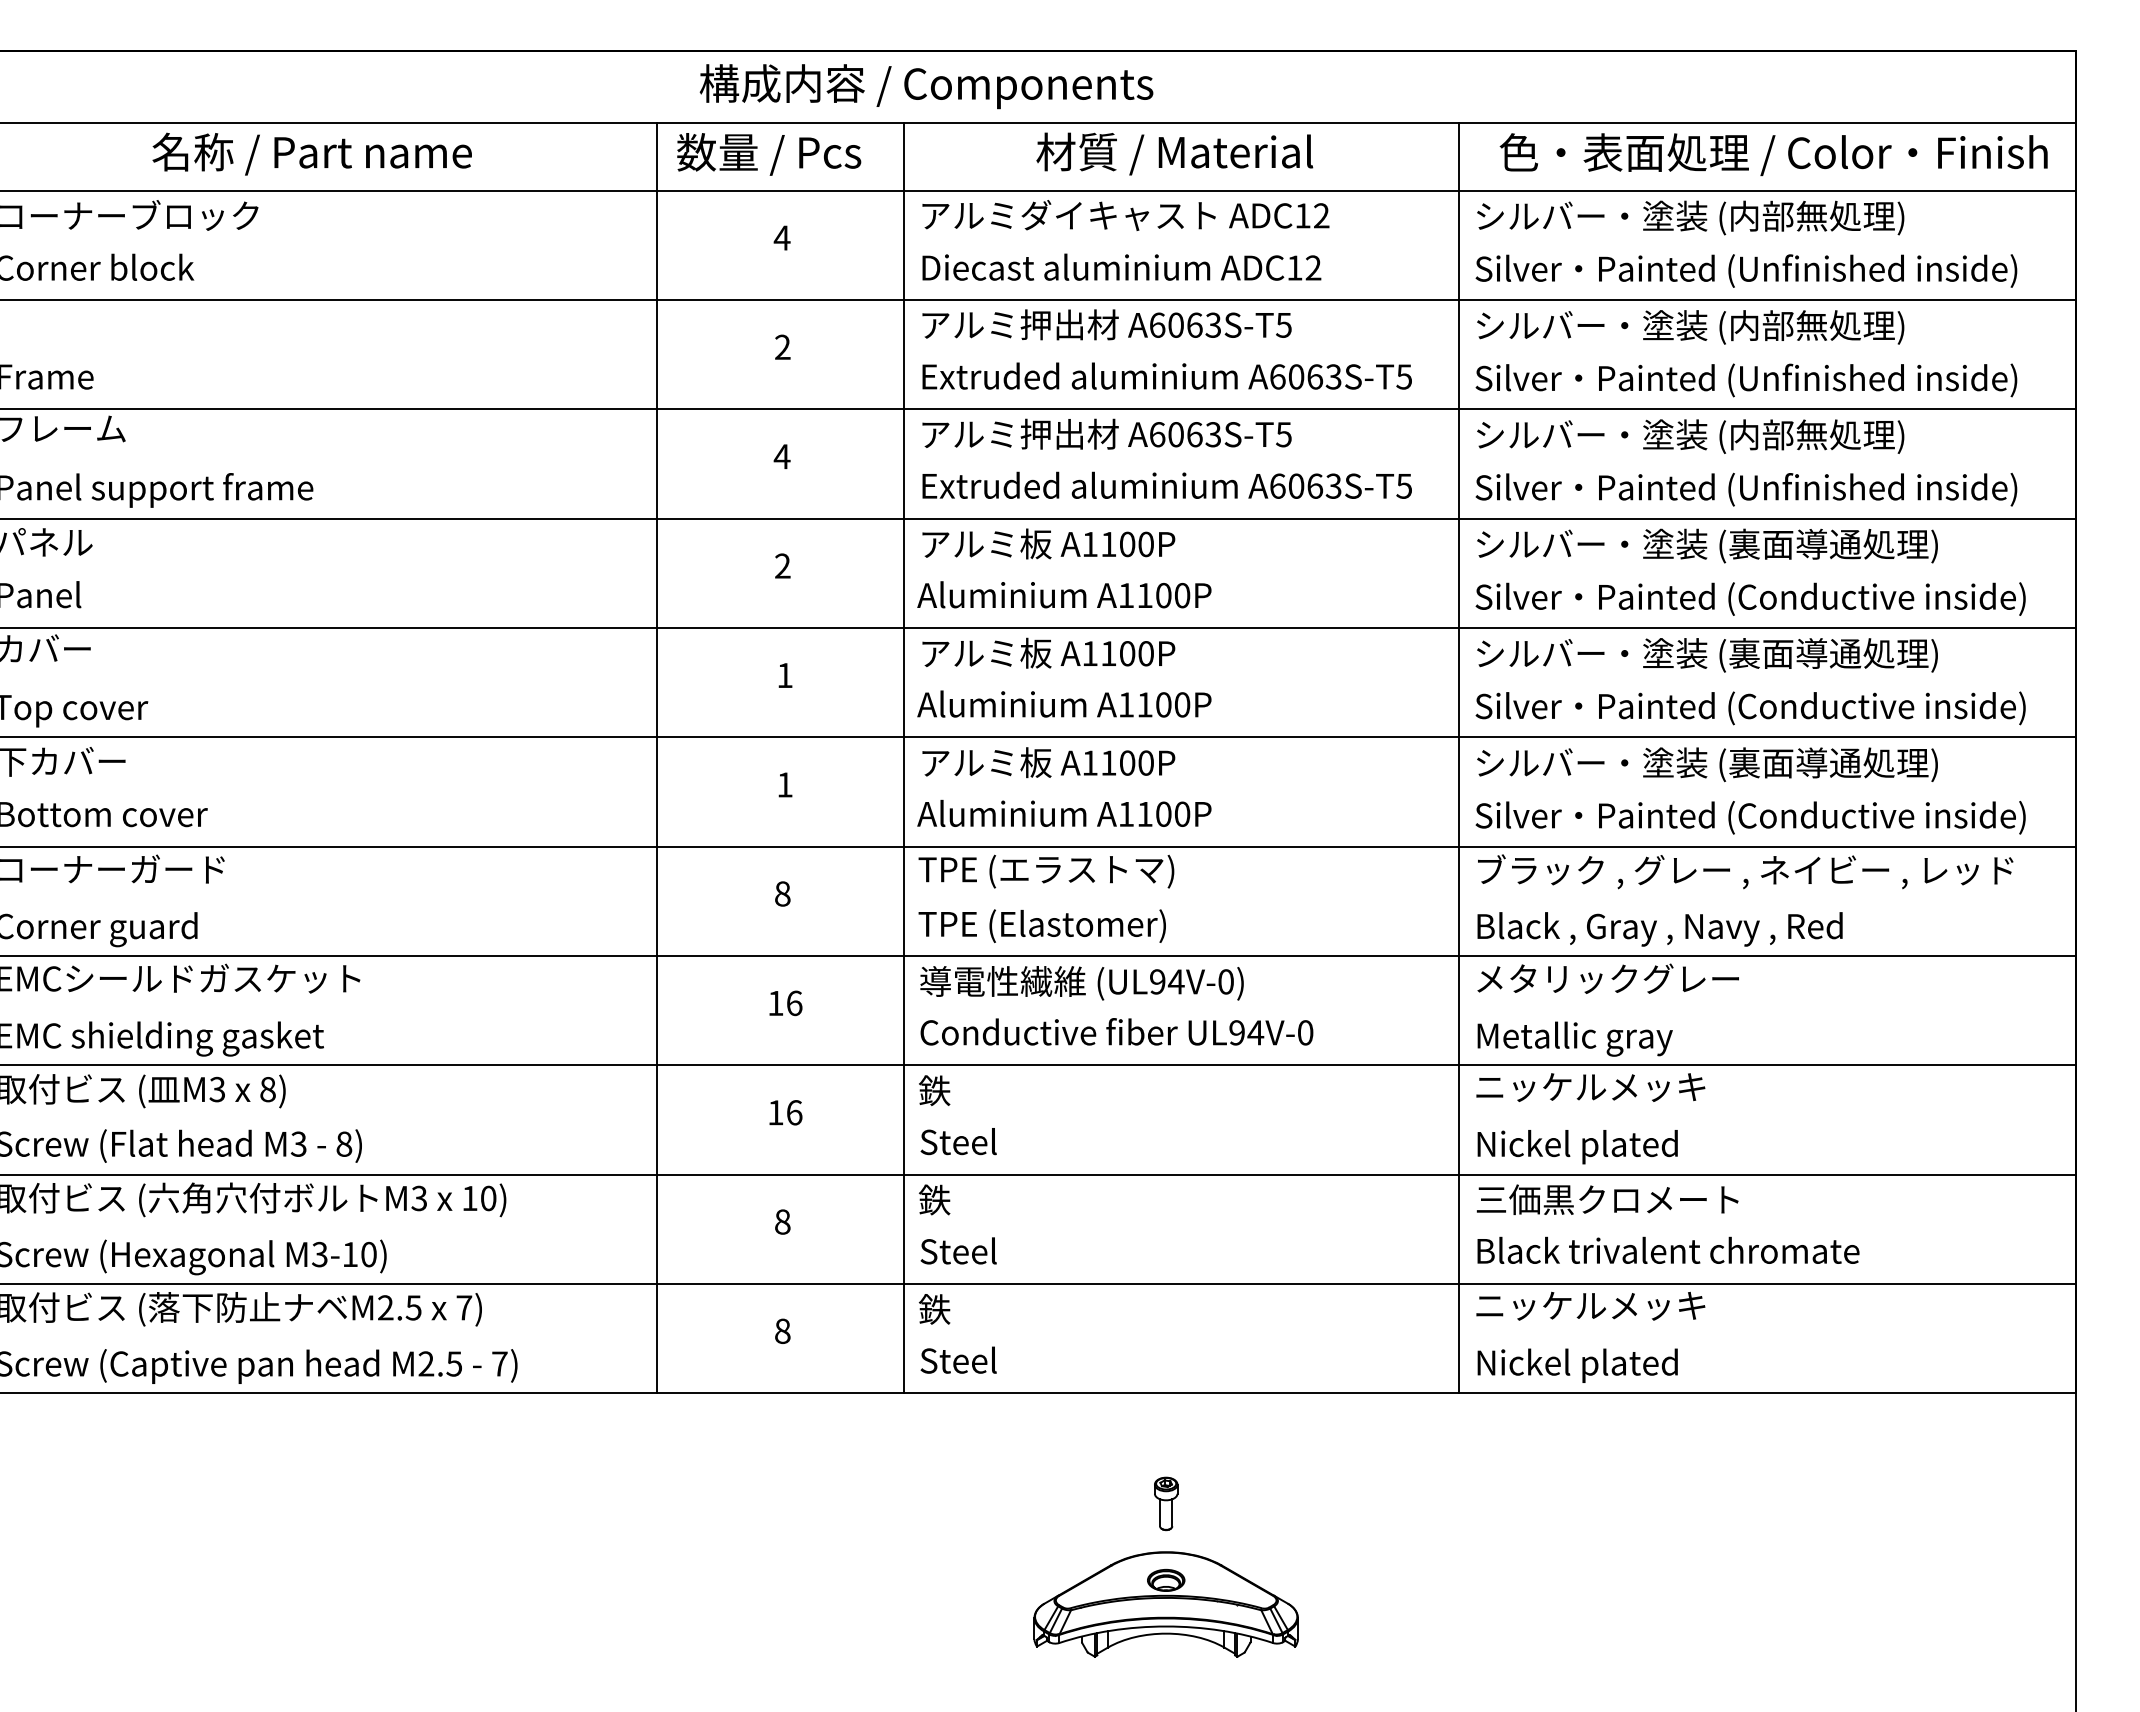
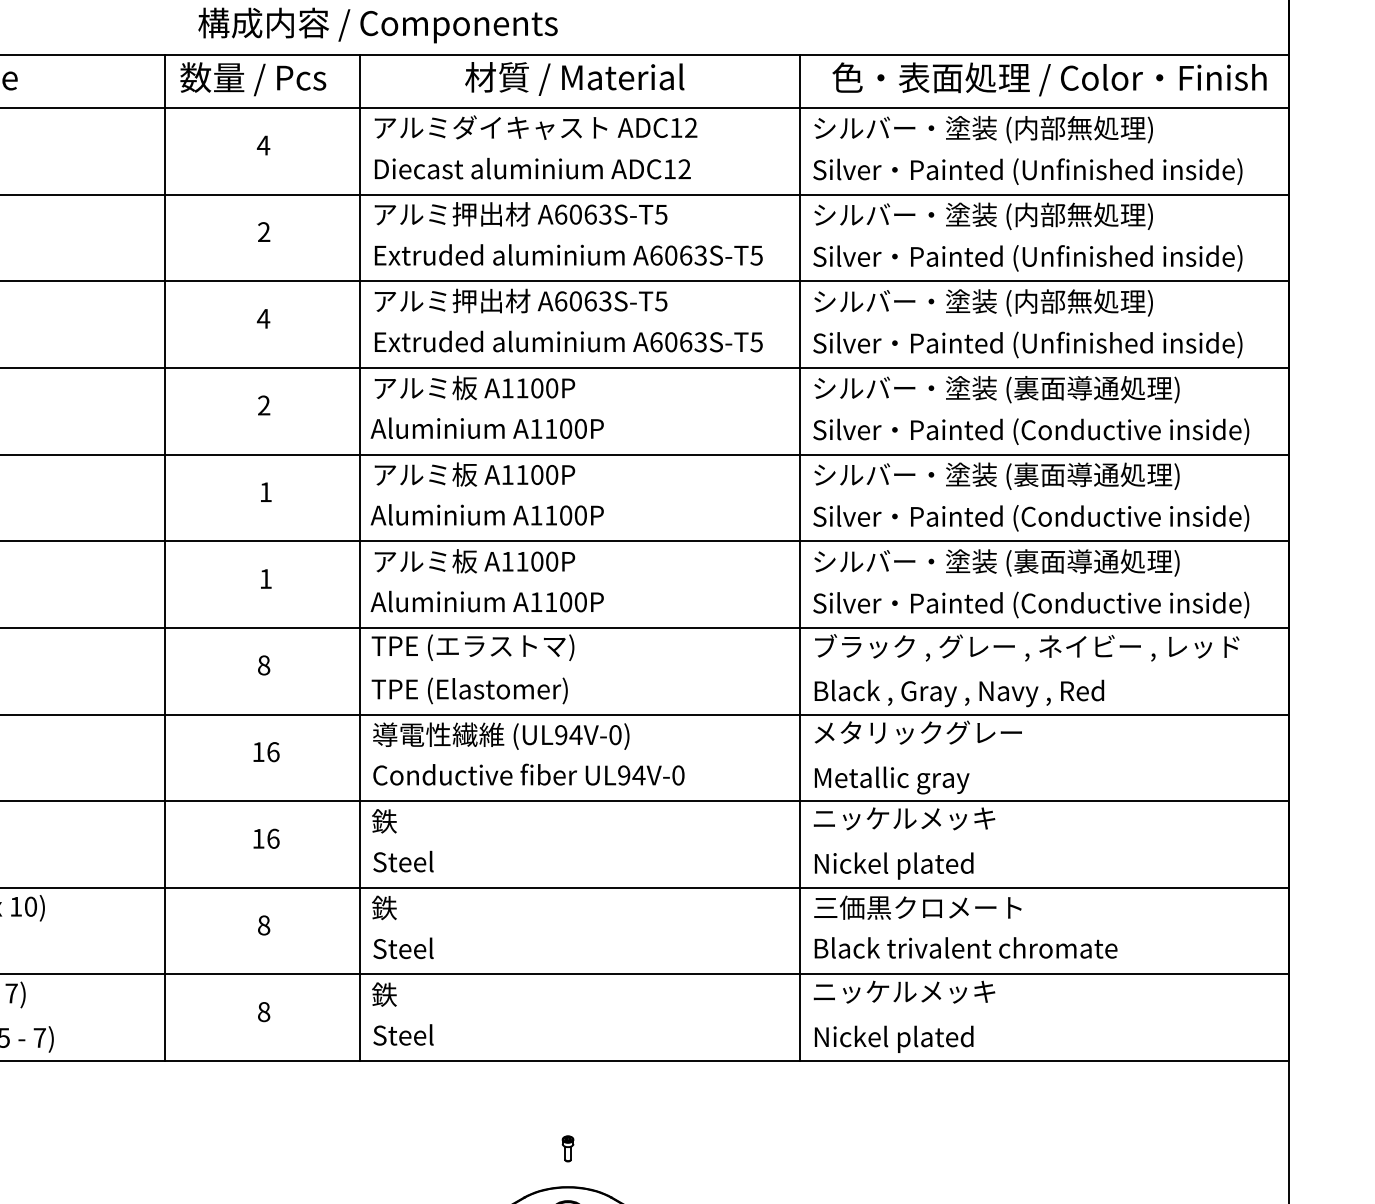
part: (1166, 1503) -> (568, 1148), size x0.6

